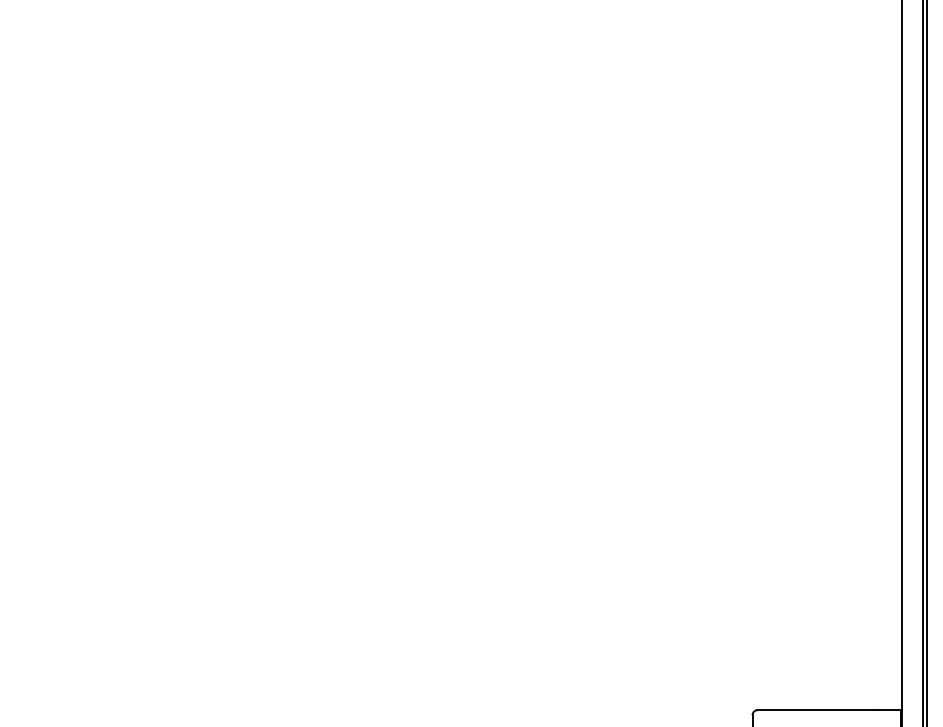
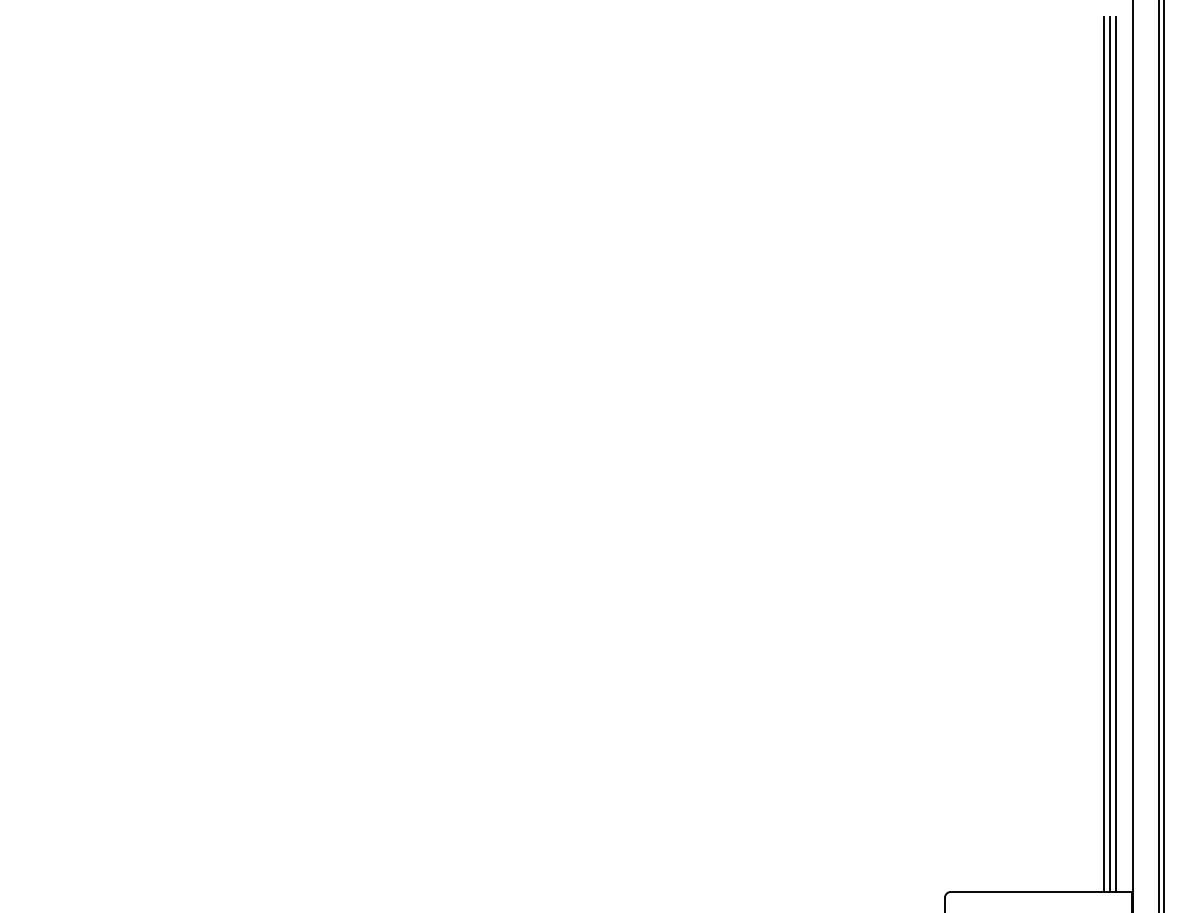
line: (879, 361) -> (1104, 453), added
line: (884, 361) -> (1110, 453), added
line: (889, 361) -> (1116, 453), added

